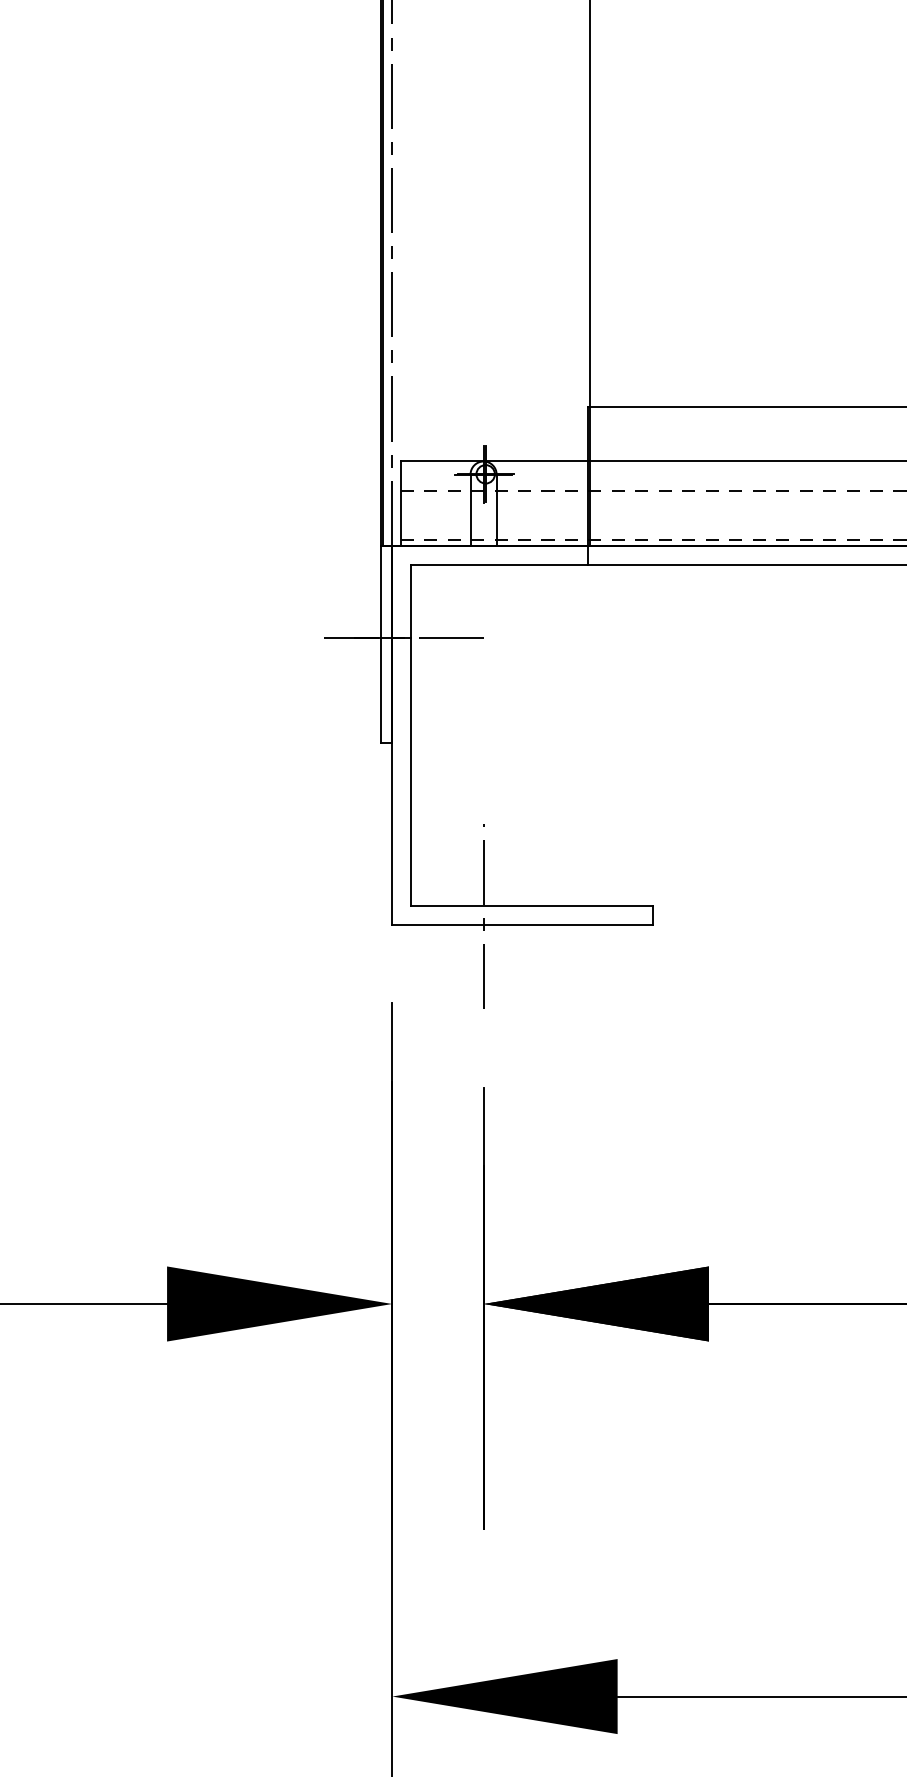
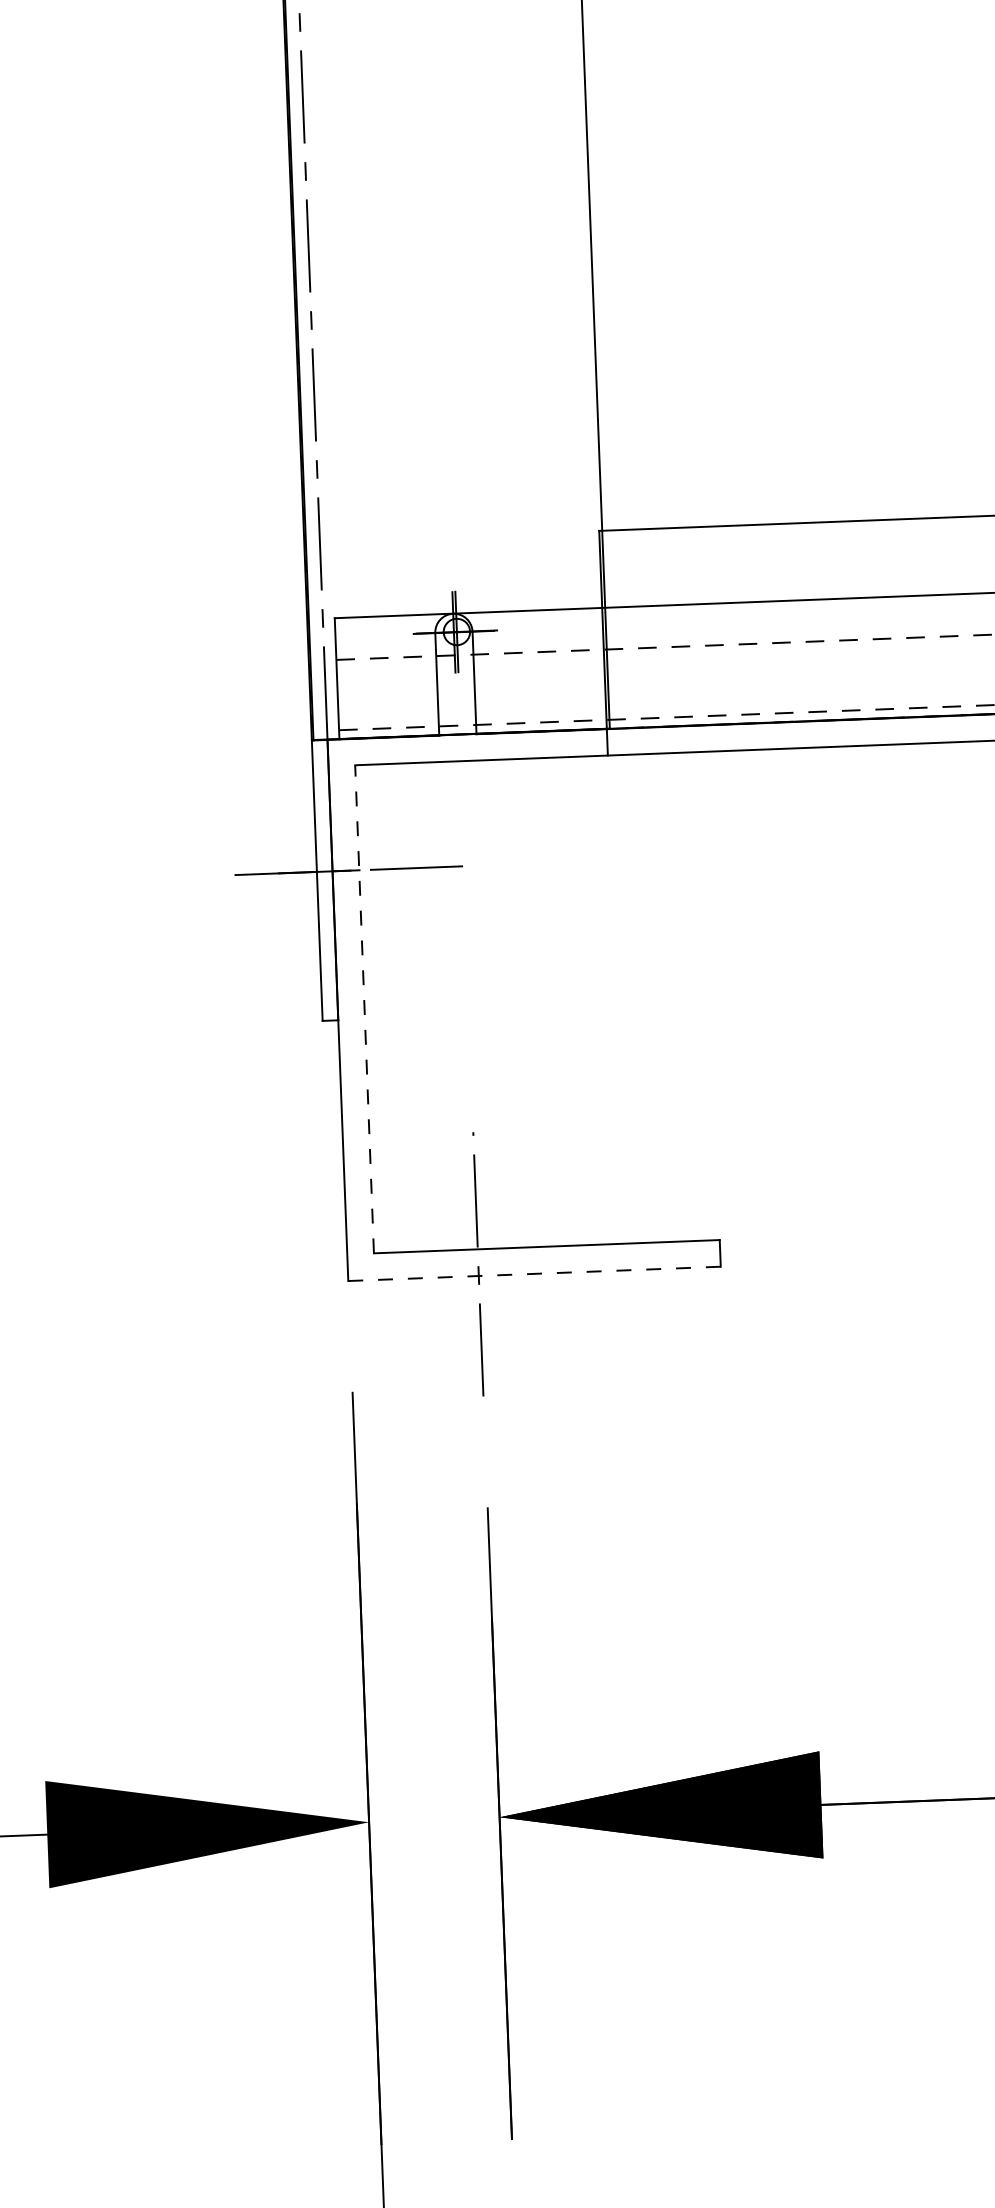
line: (411, 735) -> (365, 1009), solid -> dashed
line: (522, 925) -> (534, 1274), solid -> dashed

